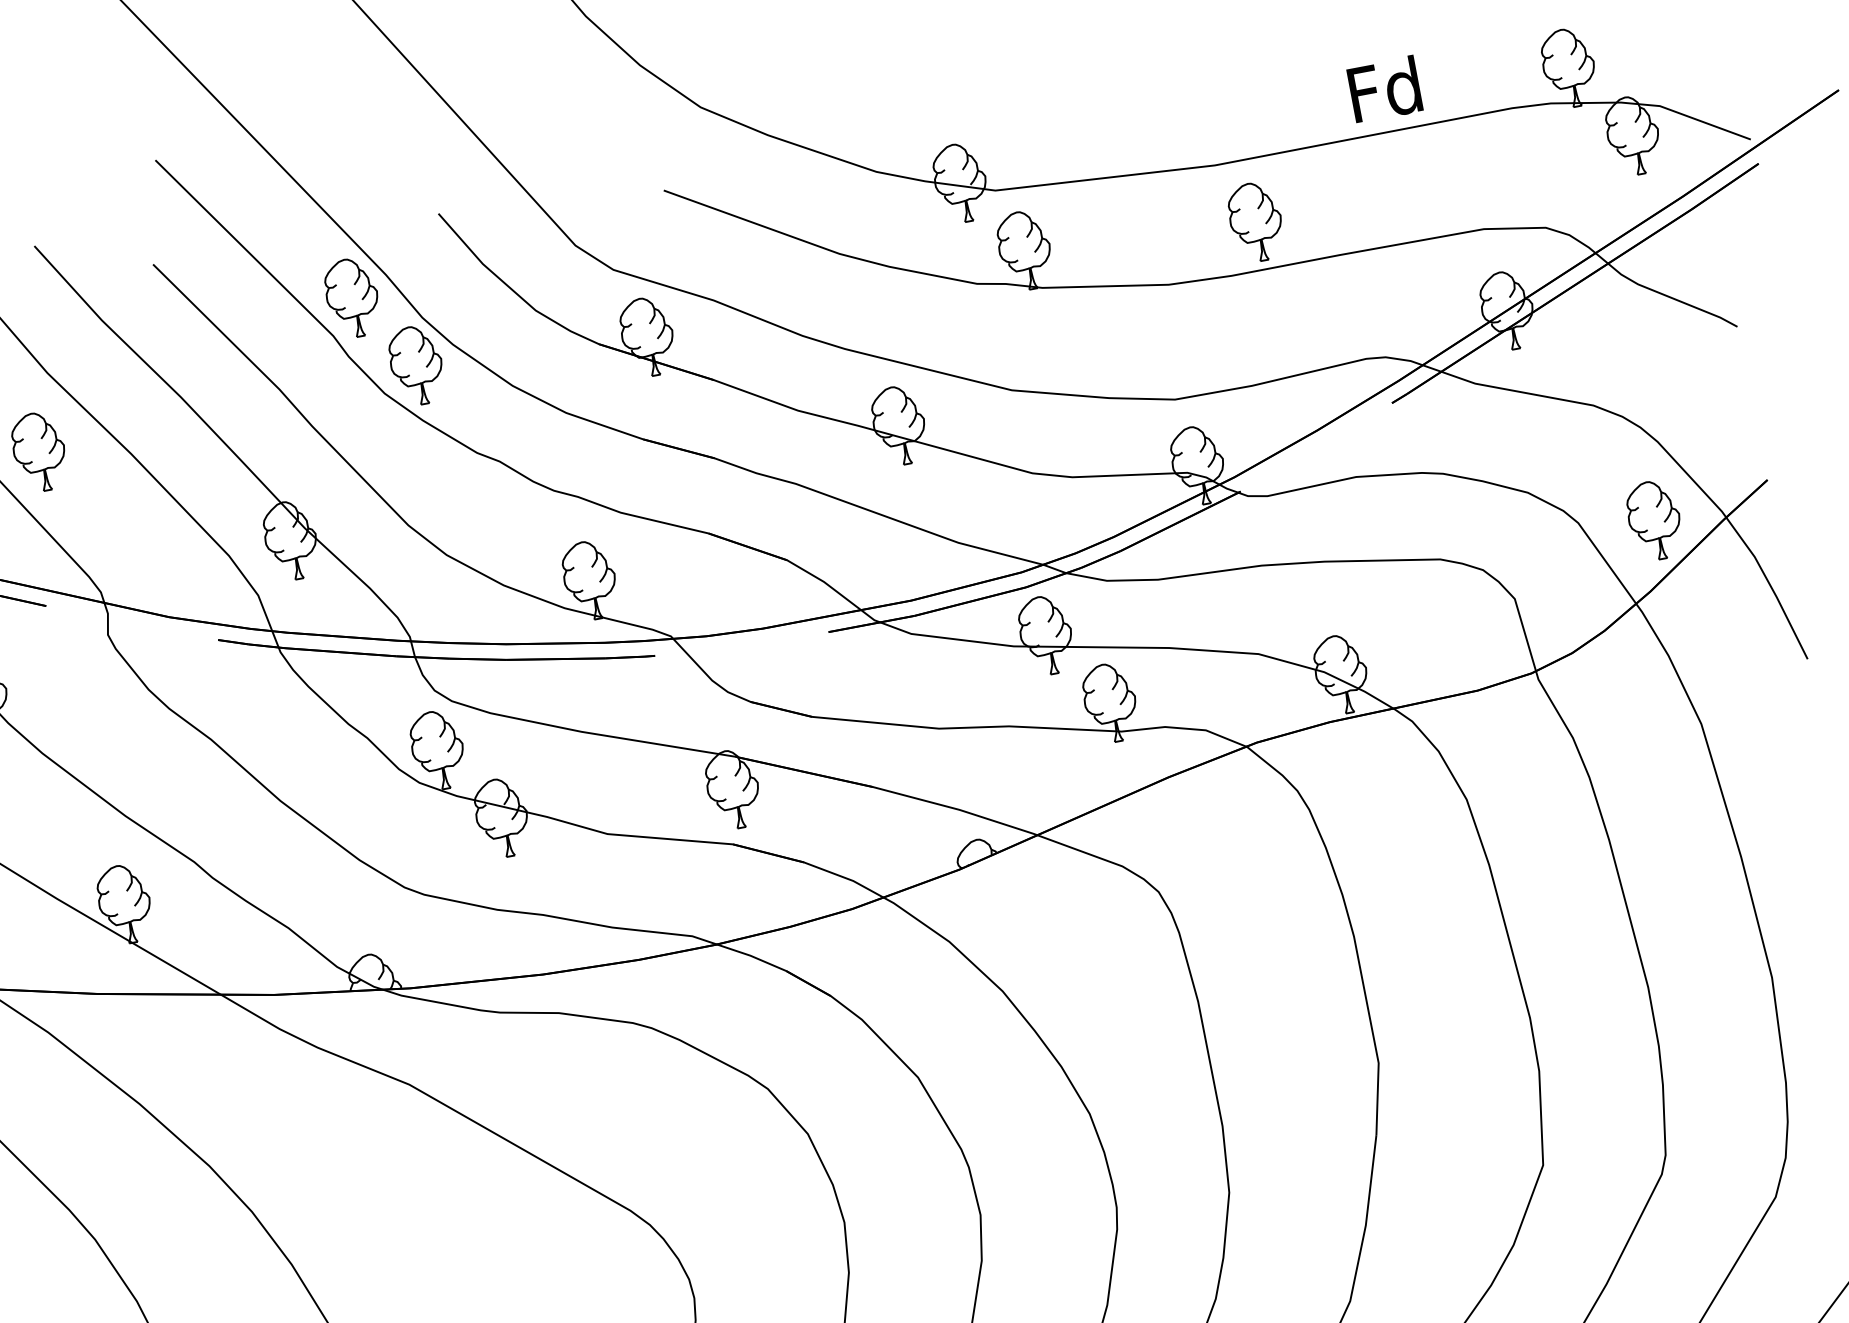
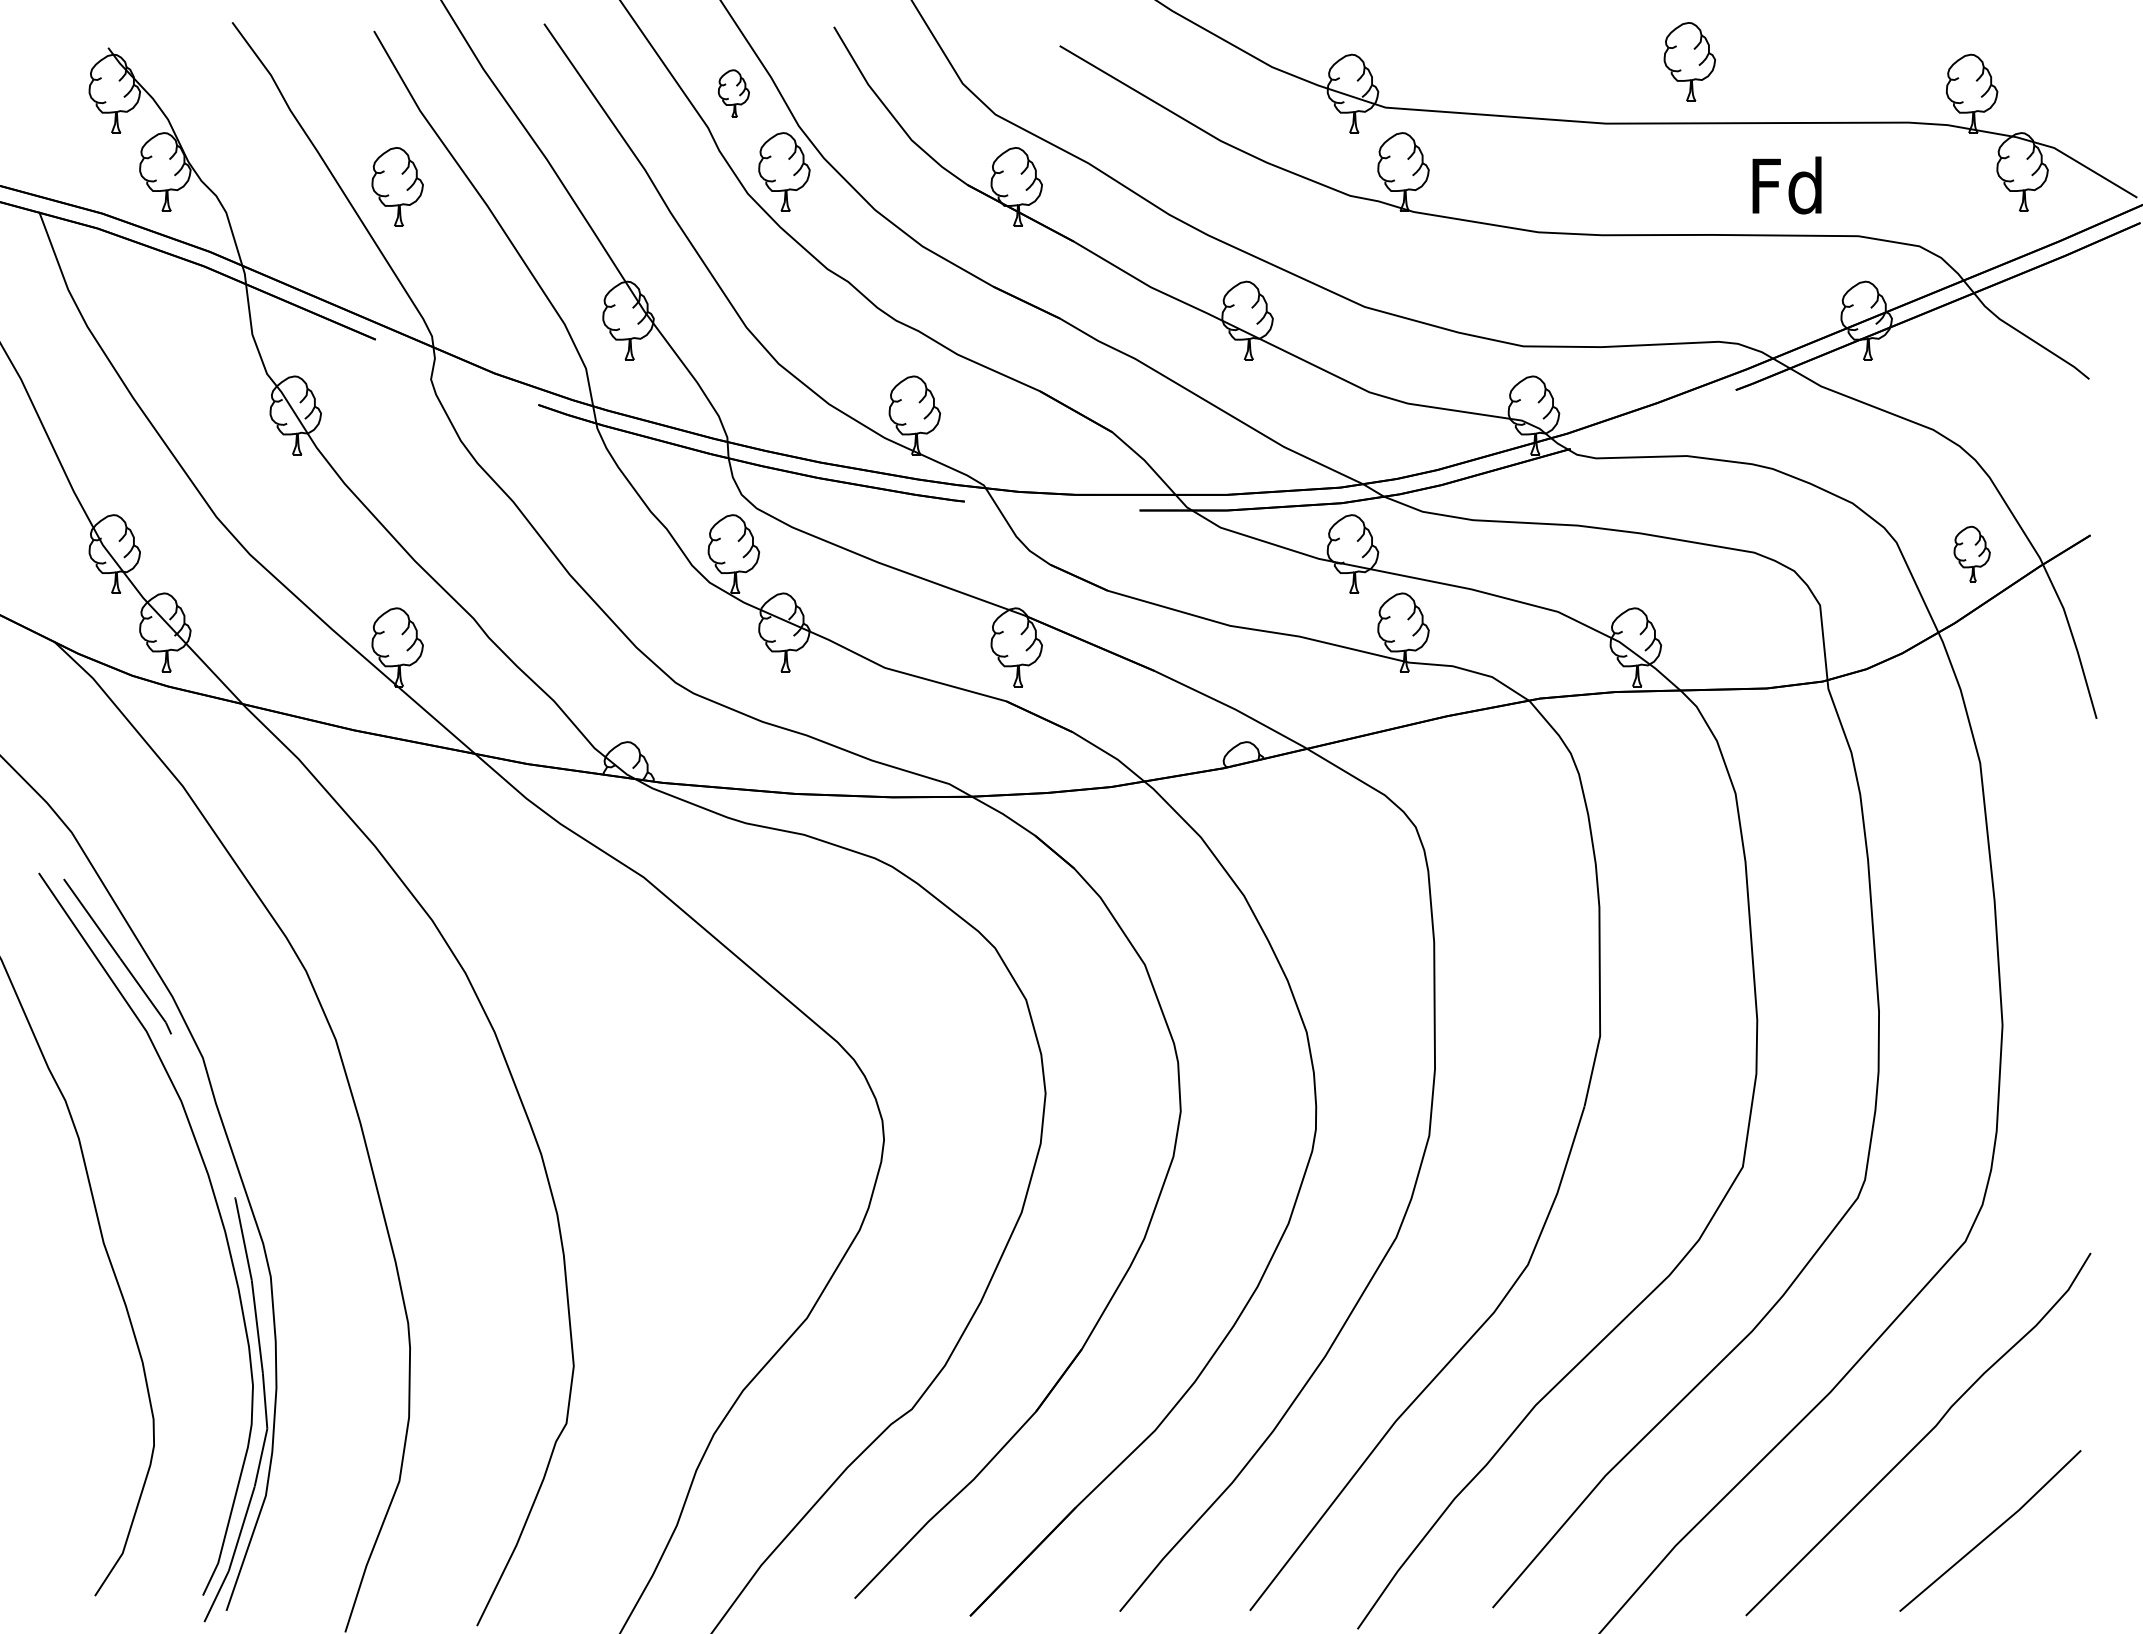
text: (1384, 89) -> (1786, 185), moved
part: (1255, 221) -> (1689, 61), moved
part: (352, 297) -> (733, 93), size x0.6
part: (1654, 519) -> (1972, 553), size x0.7

